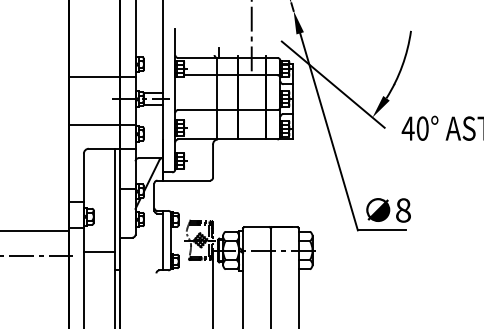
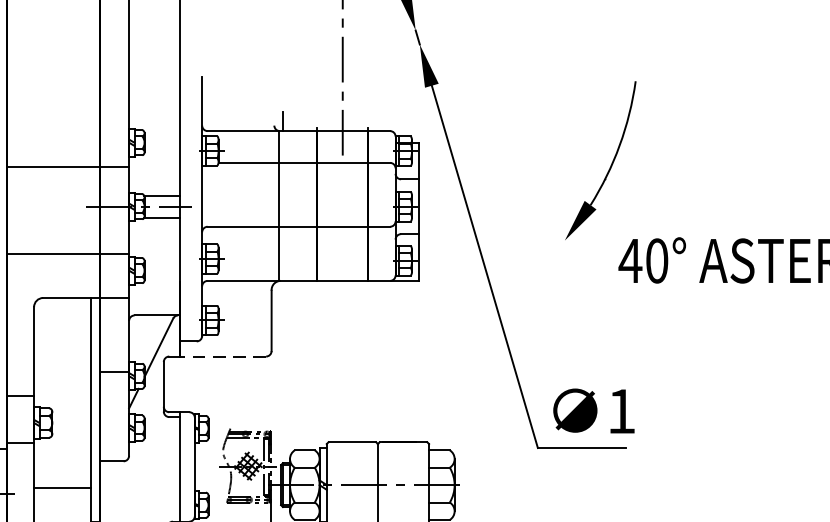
line: (332, 84) -> (491, 179), removed
line: (186, 180) -> (222, 356), solid -> dashed
text: (403, 210) -> (621, 411), 8 -> 1

